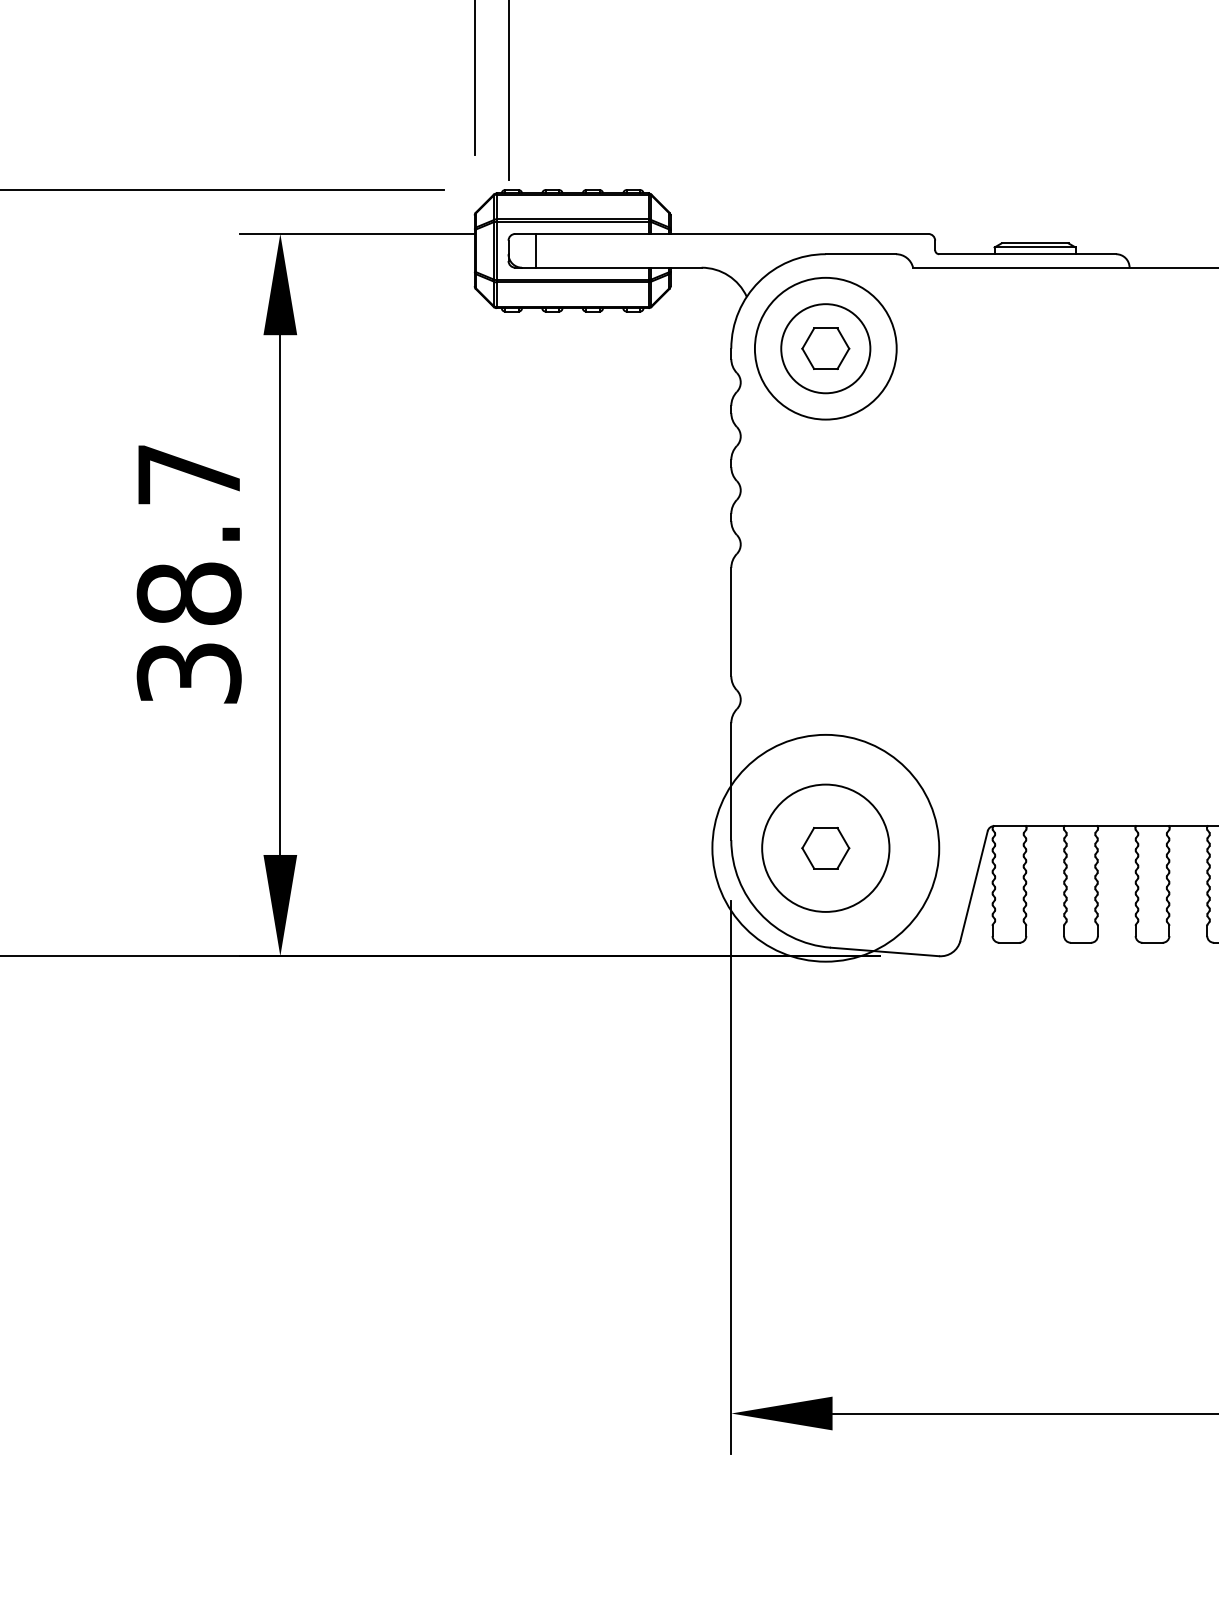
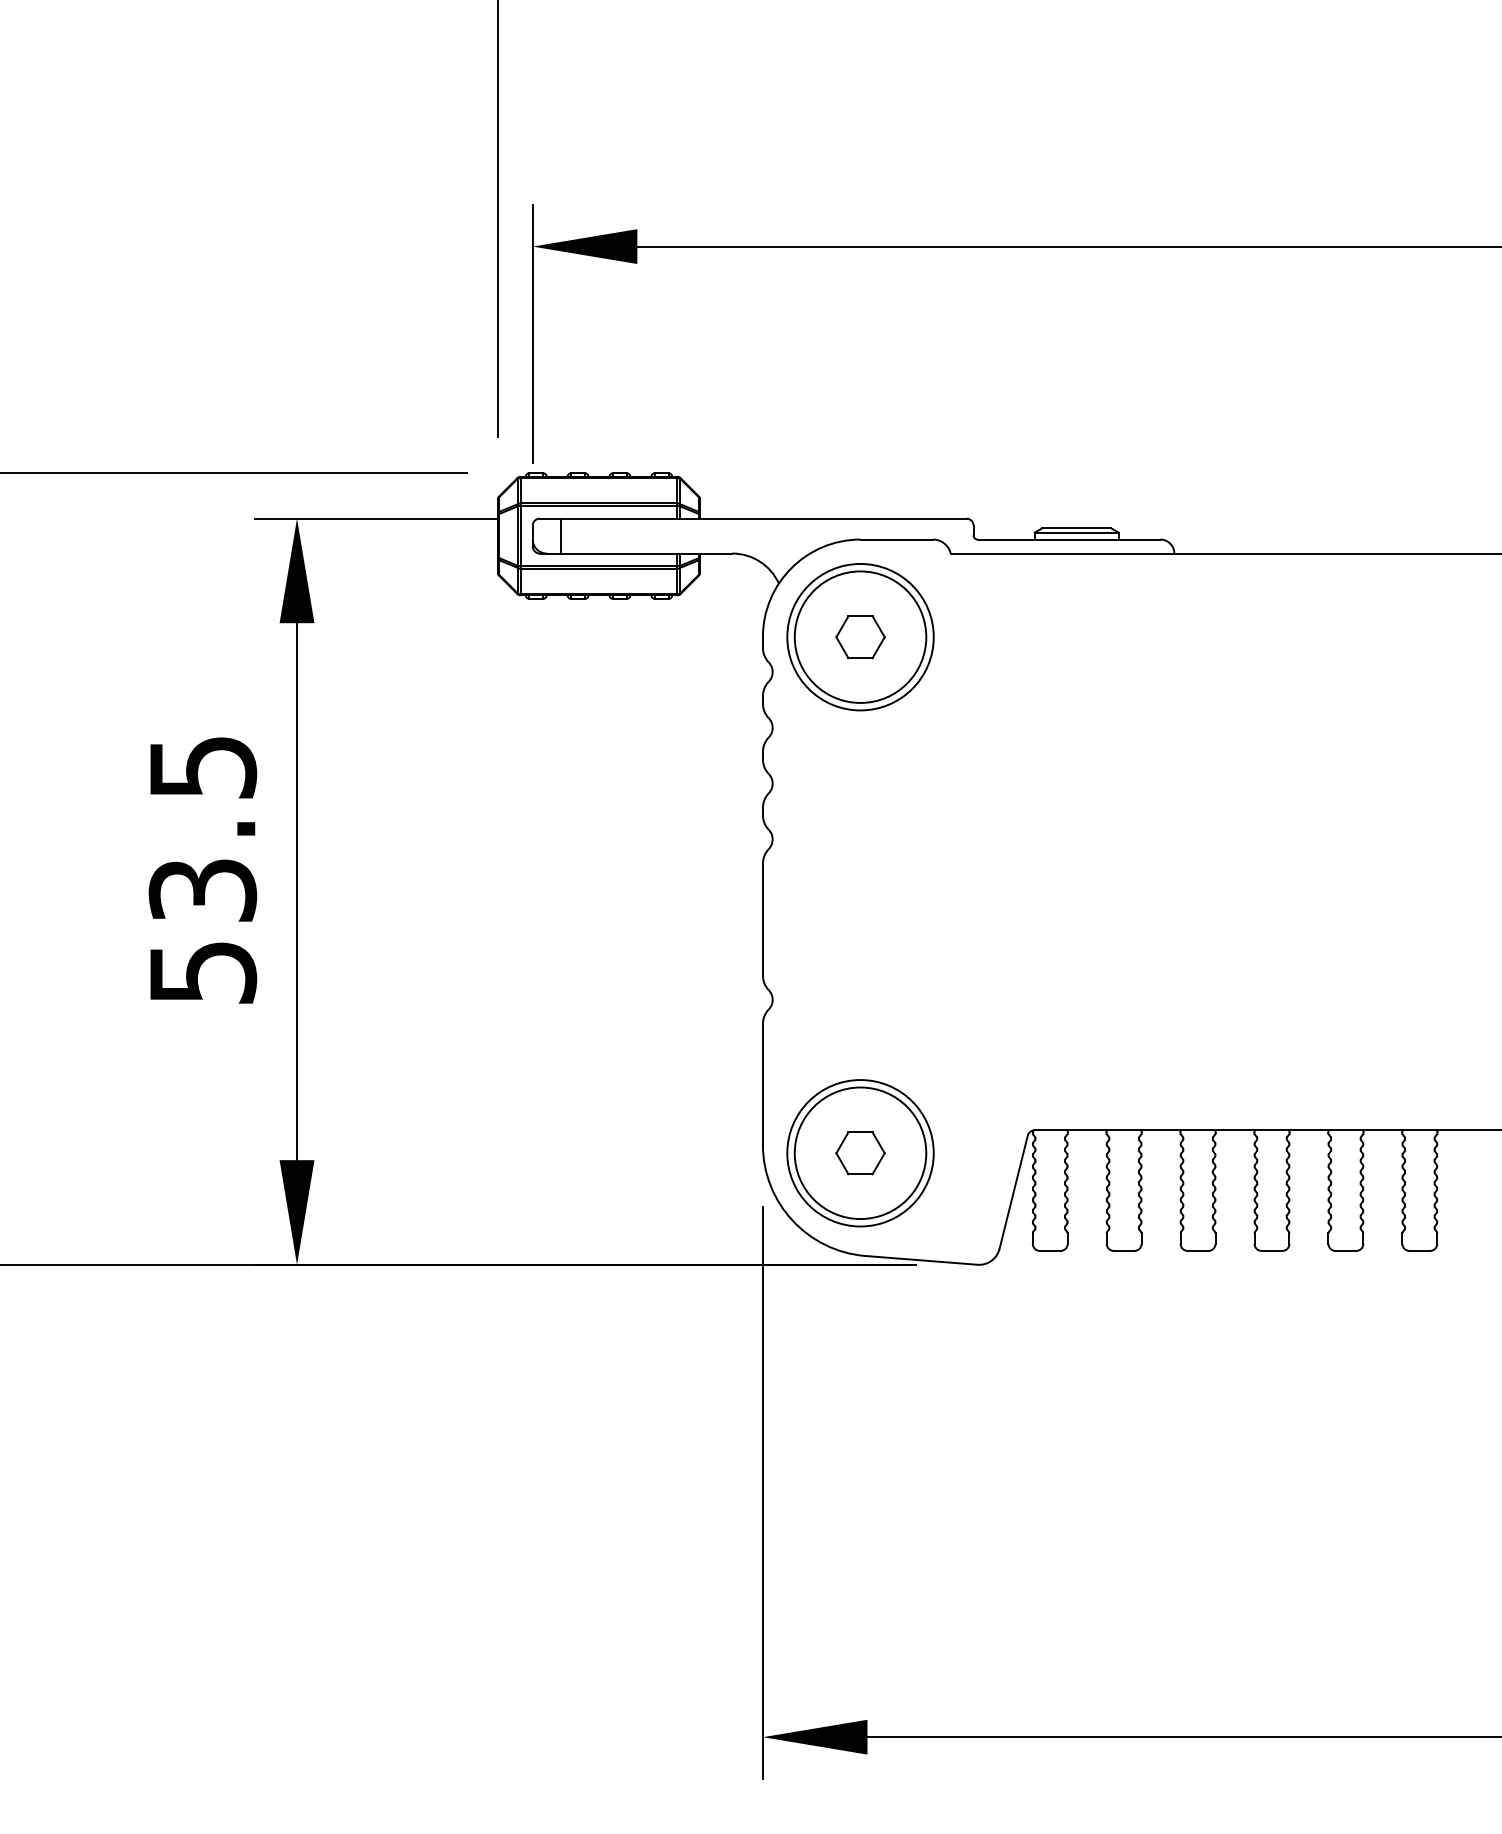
circle: (825, 348) -> (860, 636), size x1.43
text: (188, 574) -> (202, 870), 38.7 -> 53.5
circle: (825, 848) -> (860, 1153), size x0.62

